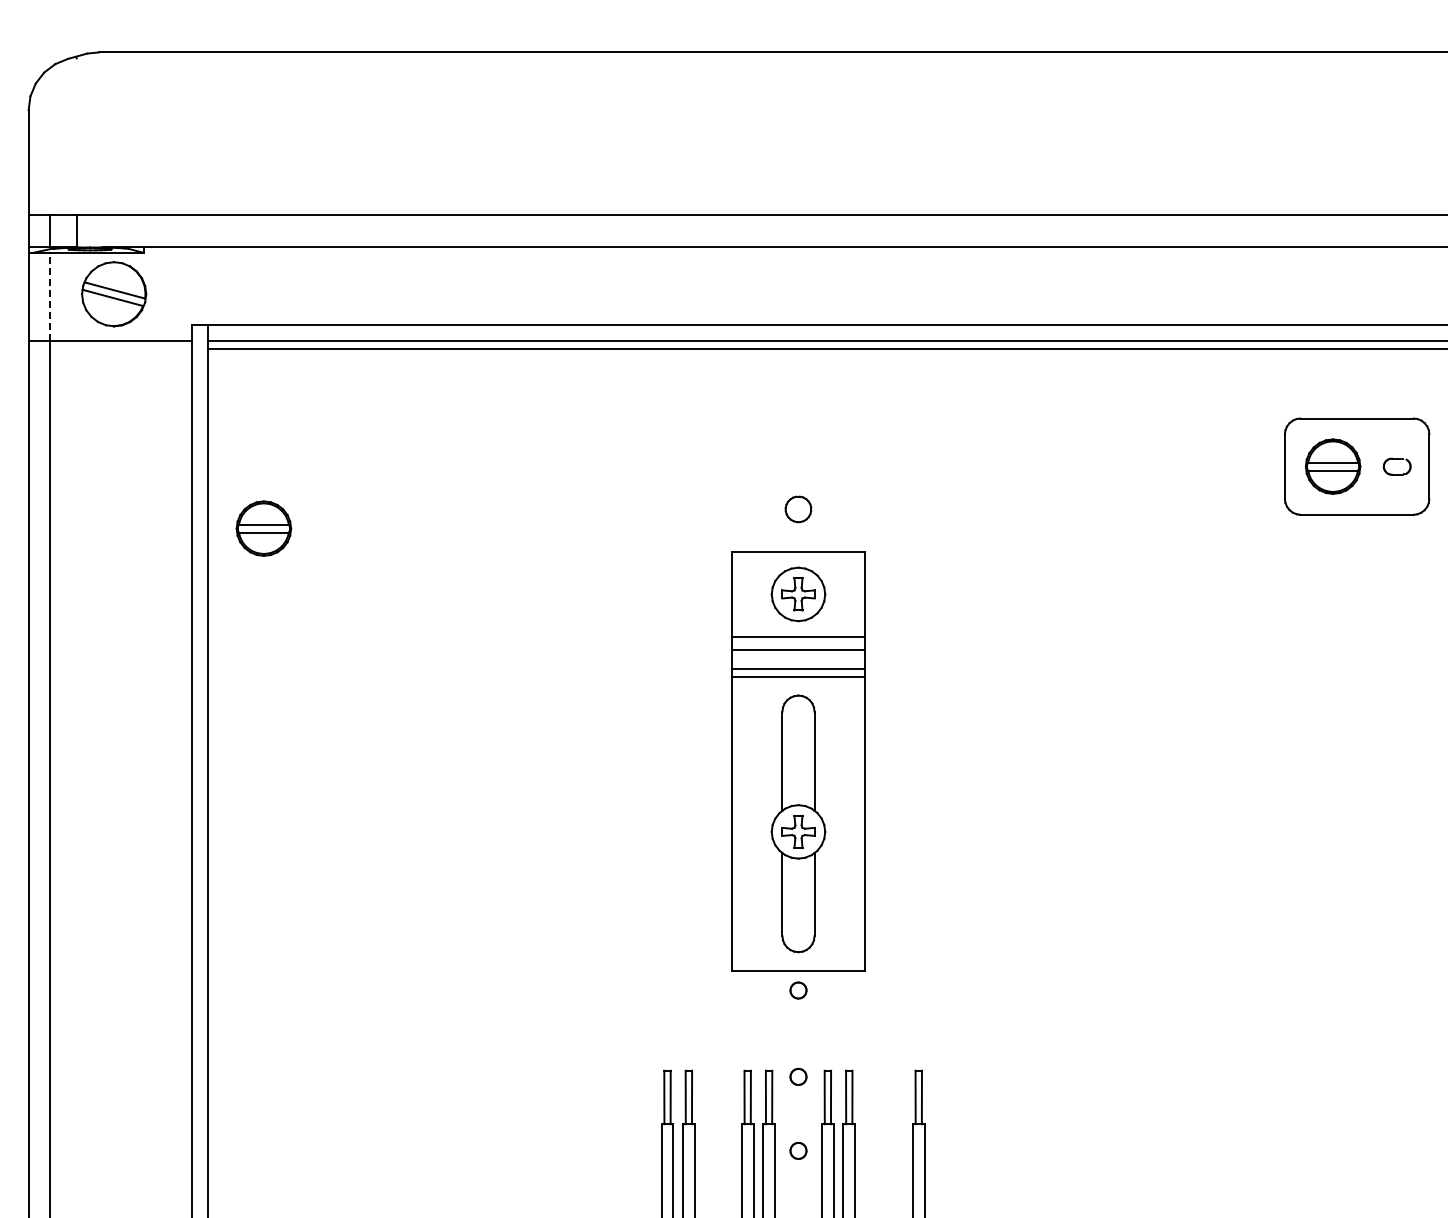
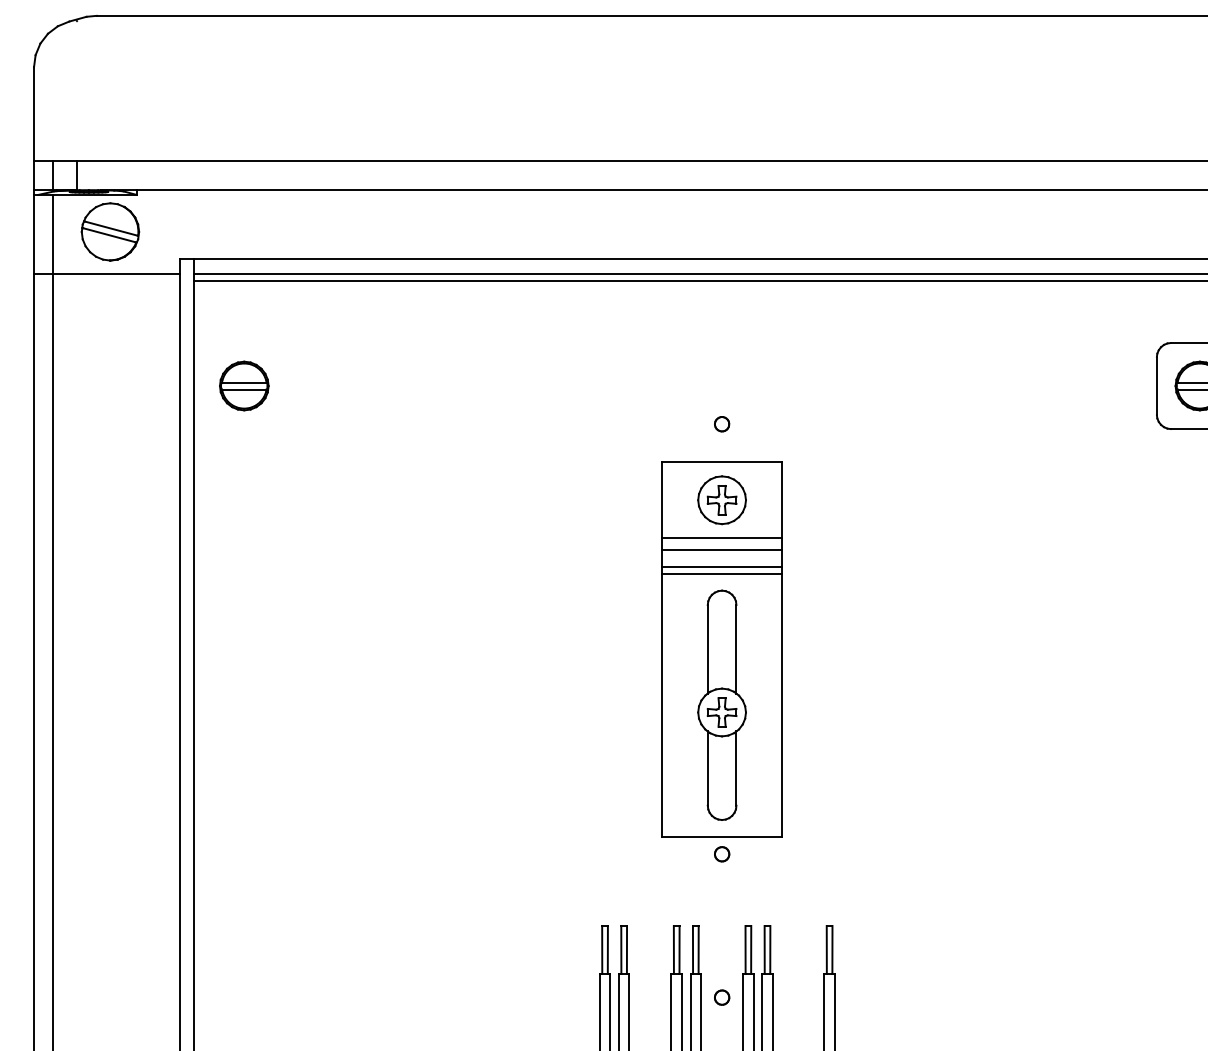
line: (50, 296) -> (53, 233), dashed -> solid
part: (798, 509) -> (722, 424), size x0.62
part: (263, 528) -> (243, 385), moved
part: (798, 1076) -> (722, 931), removed

